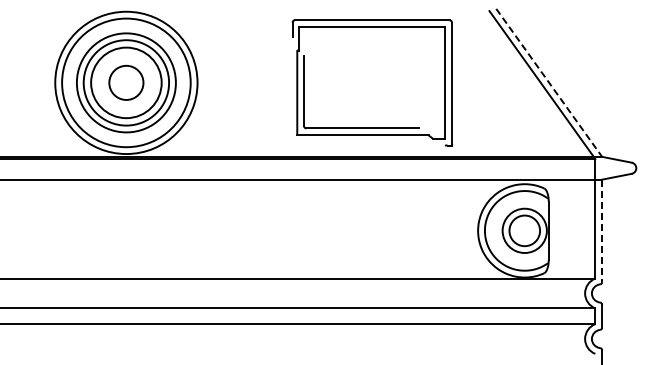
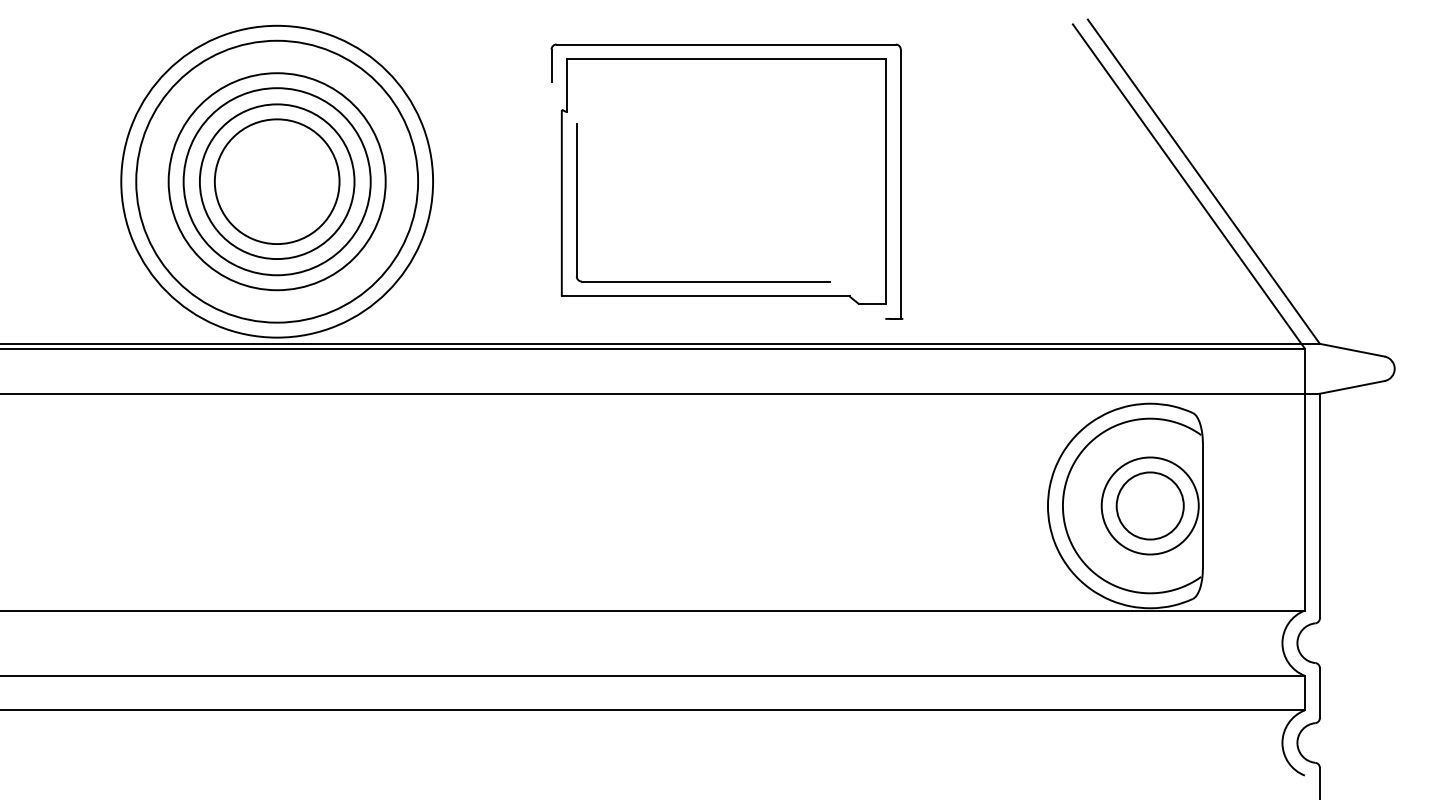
circle: (125, 82) -> (275, 180), size x1.67
part: (371, 82) -> (724, 180), moved
line: (549, 82) -> (1204, 180), dashed -> solid
line: (602, 231) -> (1320, 507), dashed -> solid

